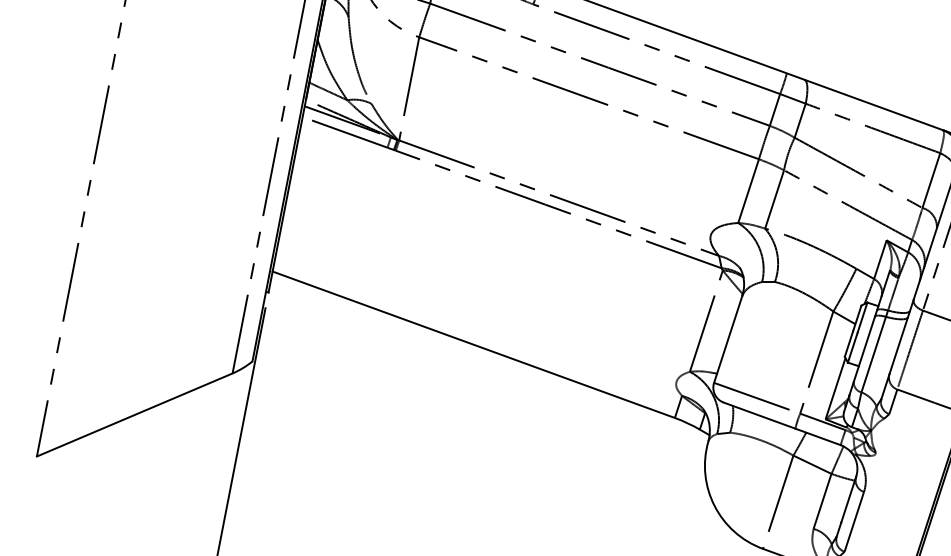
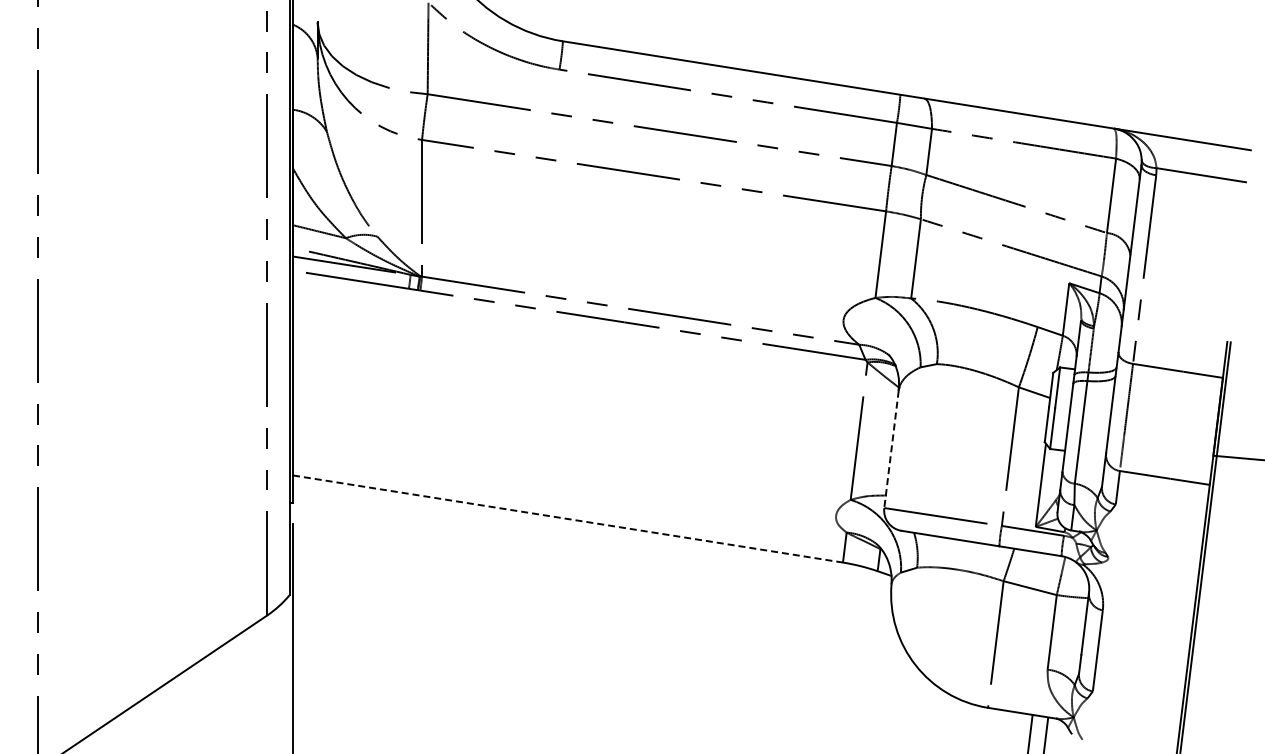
line: (728, 339) -> (891, 449), solid -> dashed
line: (474, 345) -> (568, 519), solid -> dashed

